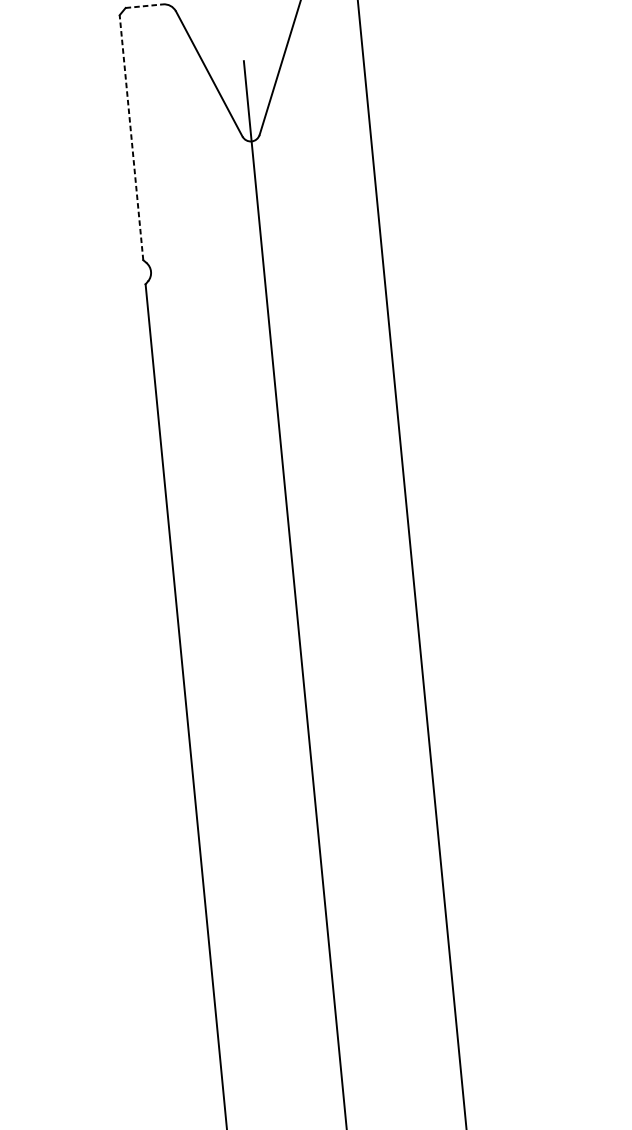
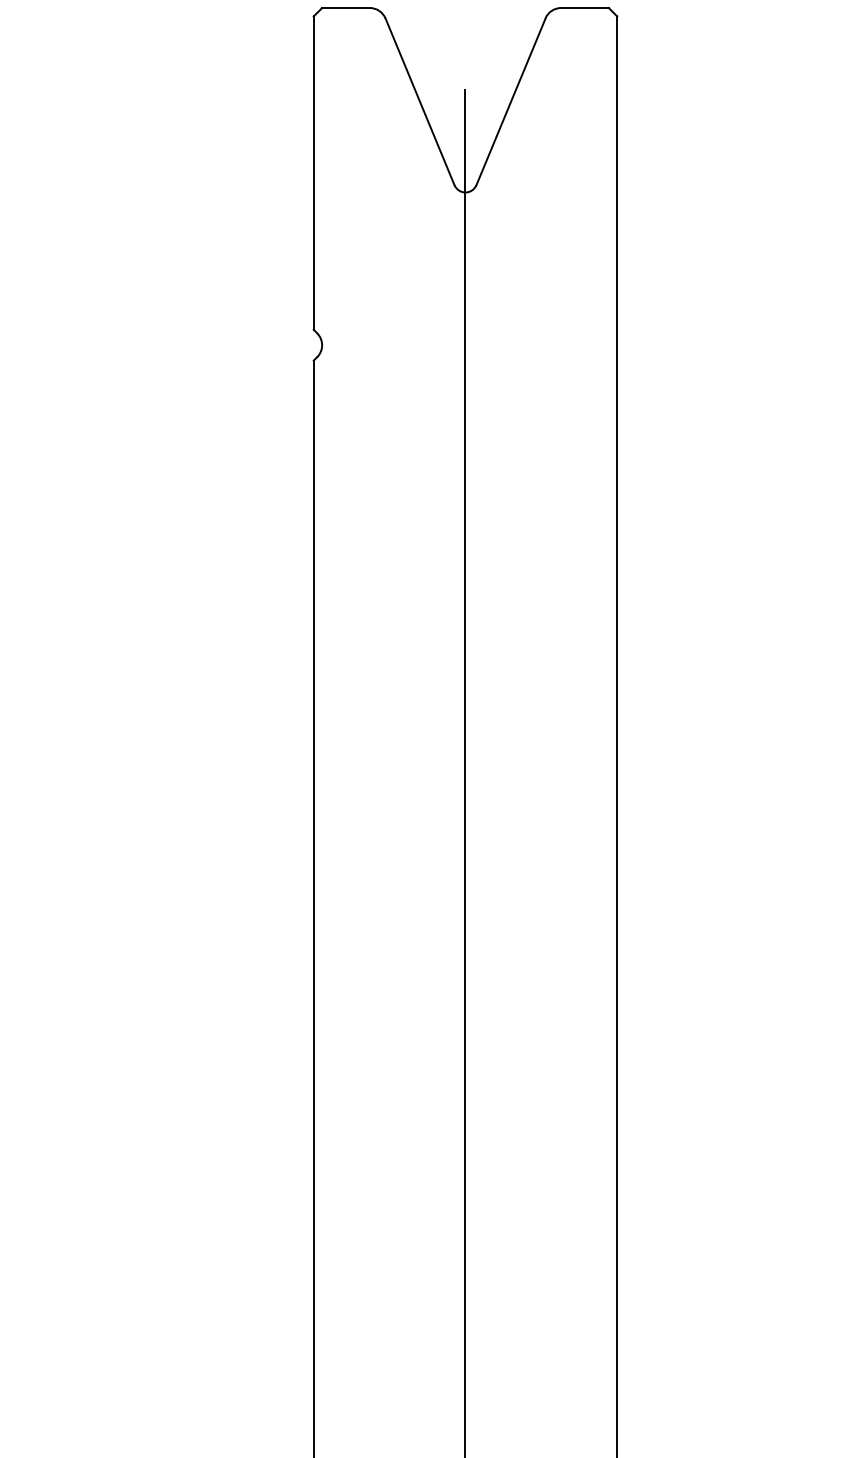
line: (144, 6) -> (346, 8), dashed -> solid
line: (131, 138) -> (313, 173), dashed -> solid

